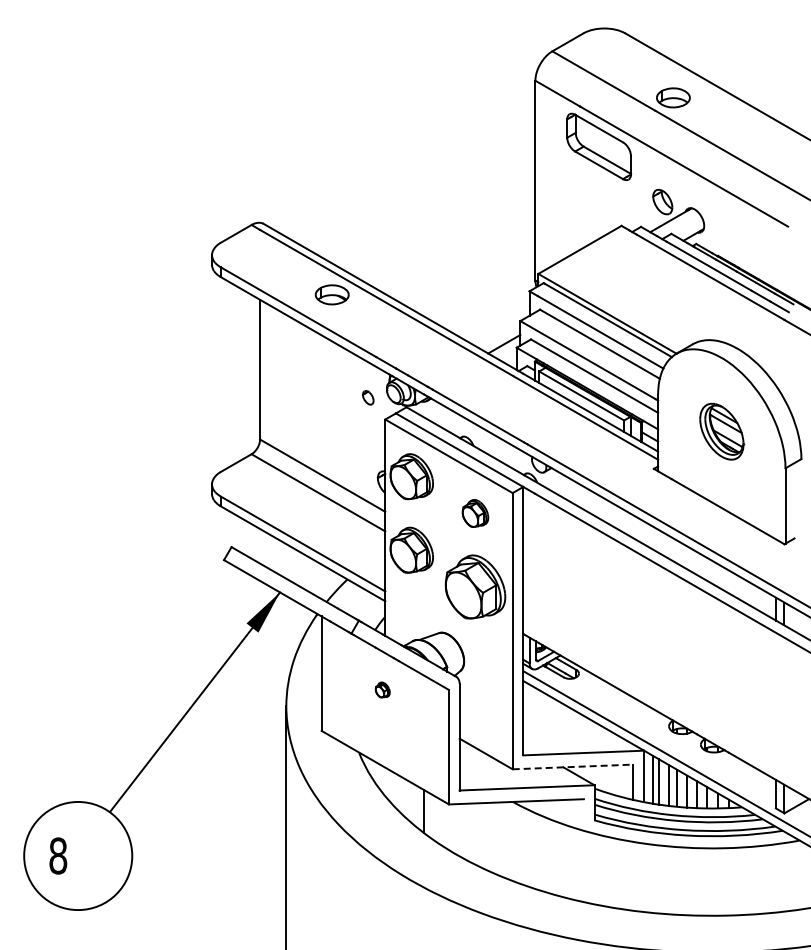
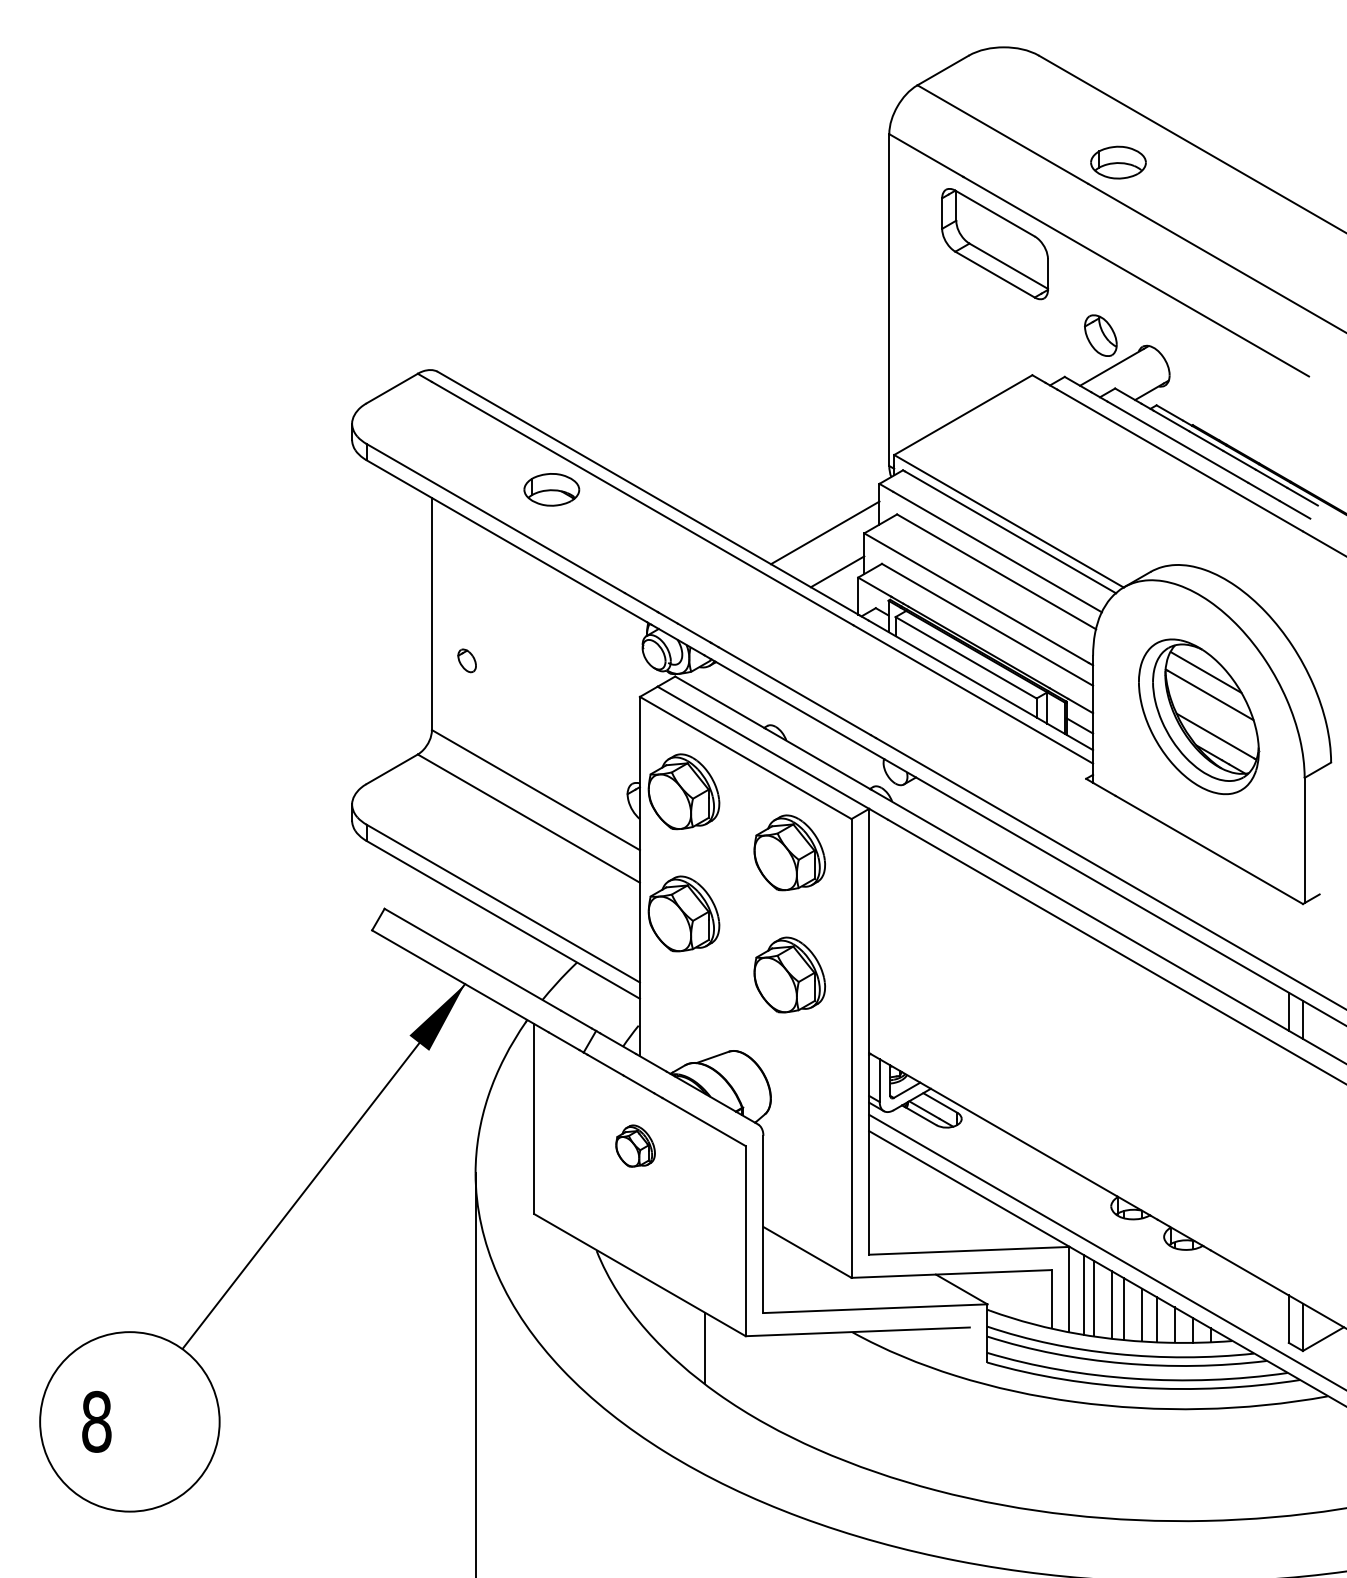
line: (496, 320) -> (824, 532), added
part: (368, 397) -> (467, 660), moved
part: (721, 431) -> (1198, 716), size x1.67
part: (475, 513) -> (789, 852), size x1.67
part: (475, 586) -> (789, 974), size x0.71
part: (382, 689) -> (635, 1145), size x1.67
line: (573, 766) -> (952, 1273), dashed -> solid

